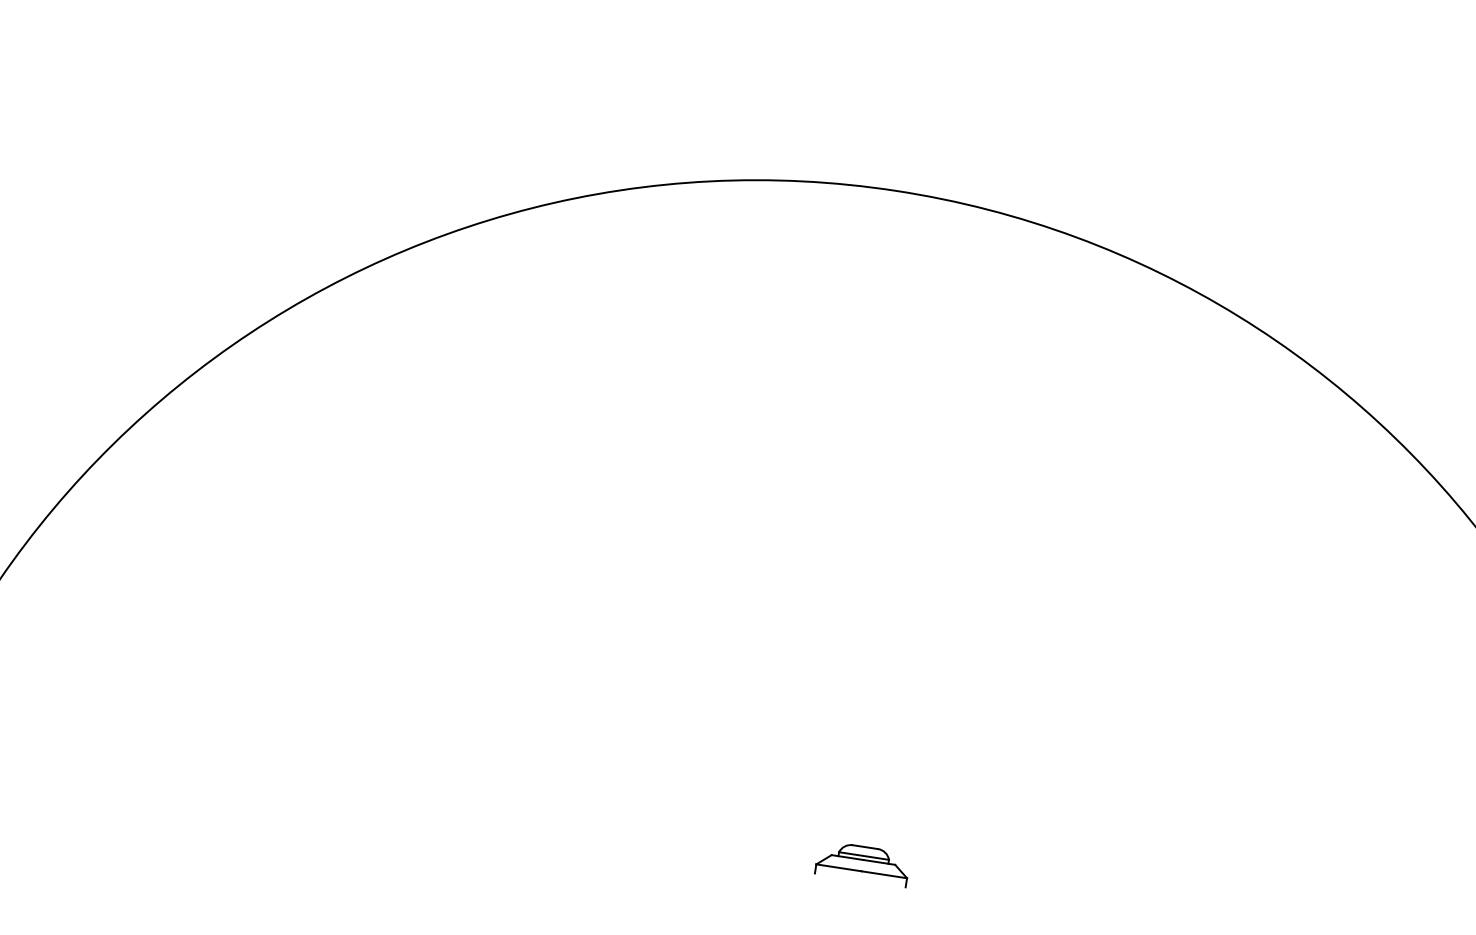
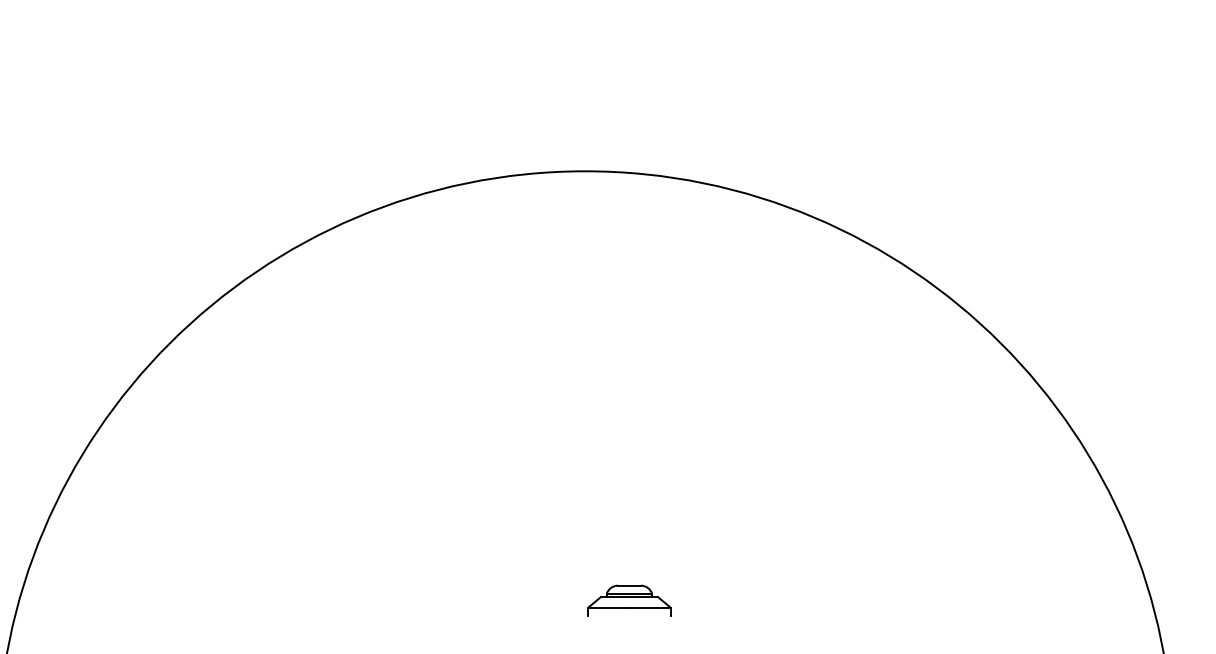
part: (863, 862) -> (629, 599), size x1.4

